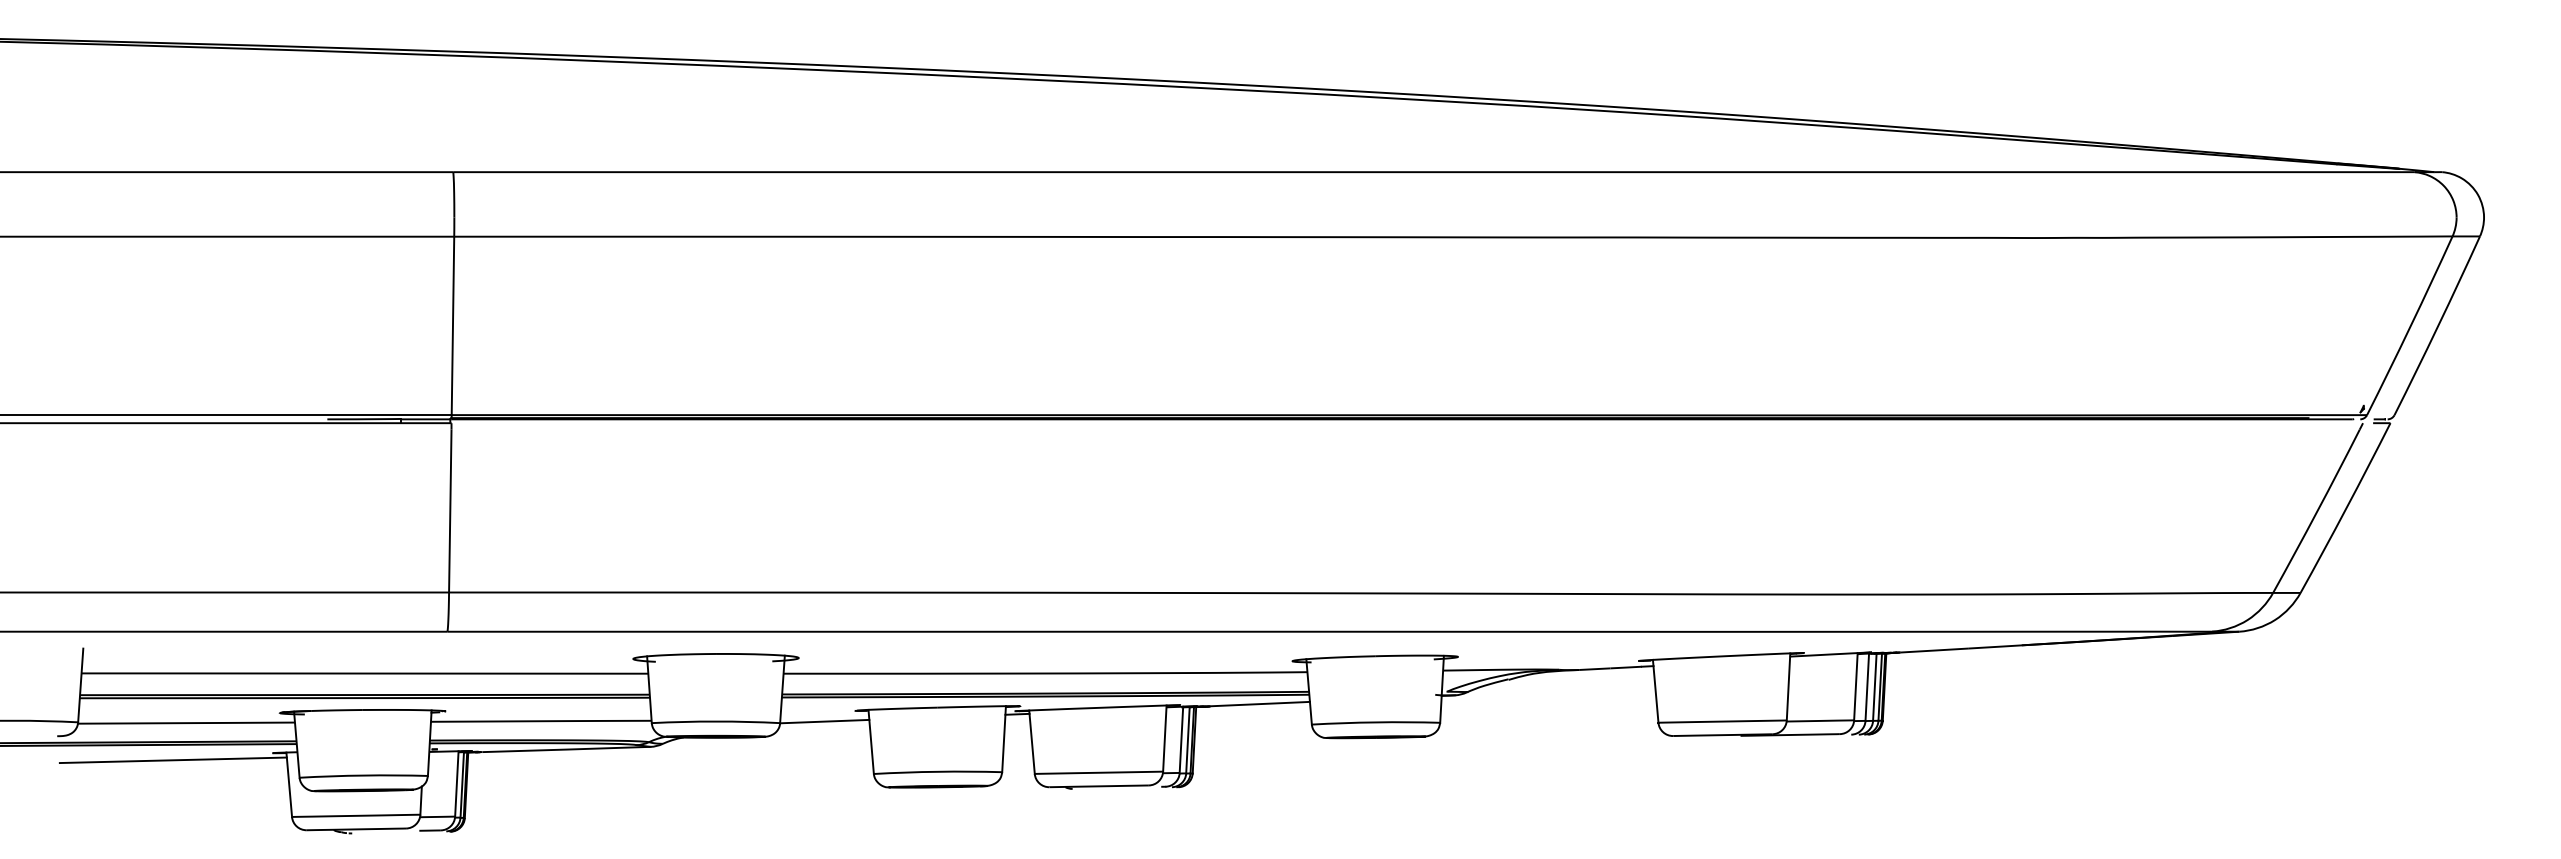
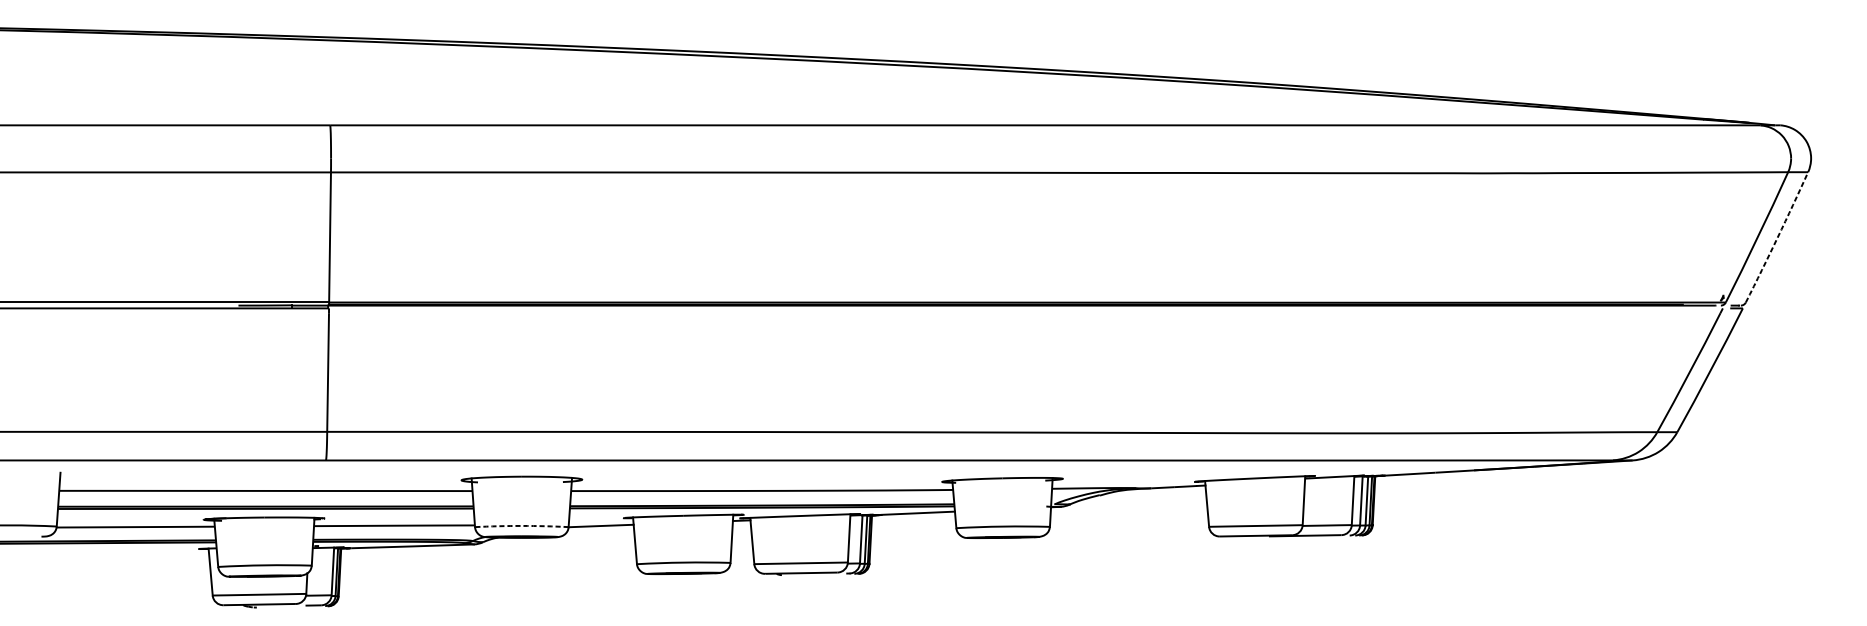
arc: (2438, 326) -> (1777, 237), solid -> dashed
arc: (715, 721) -> (521, 525), solid -> dashed
line: (172, 760) -> (125, 554), removed

